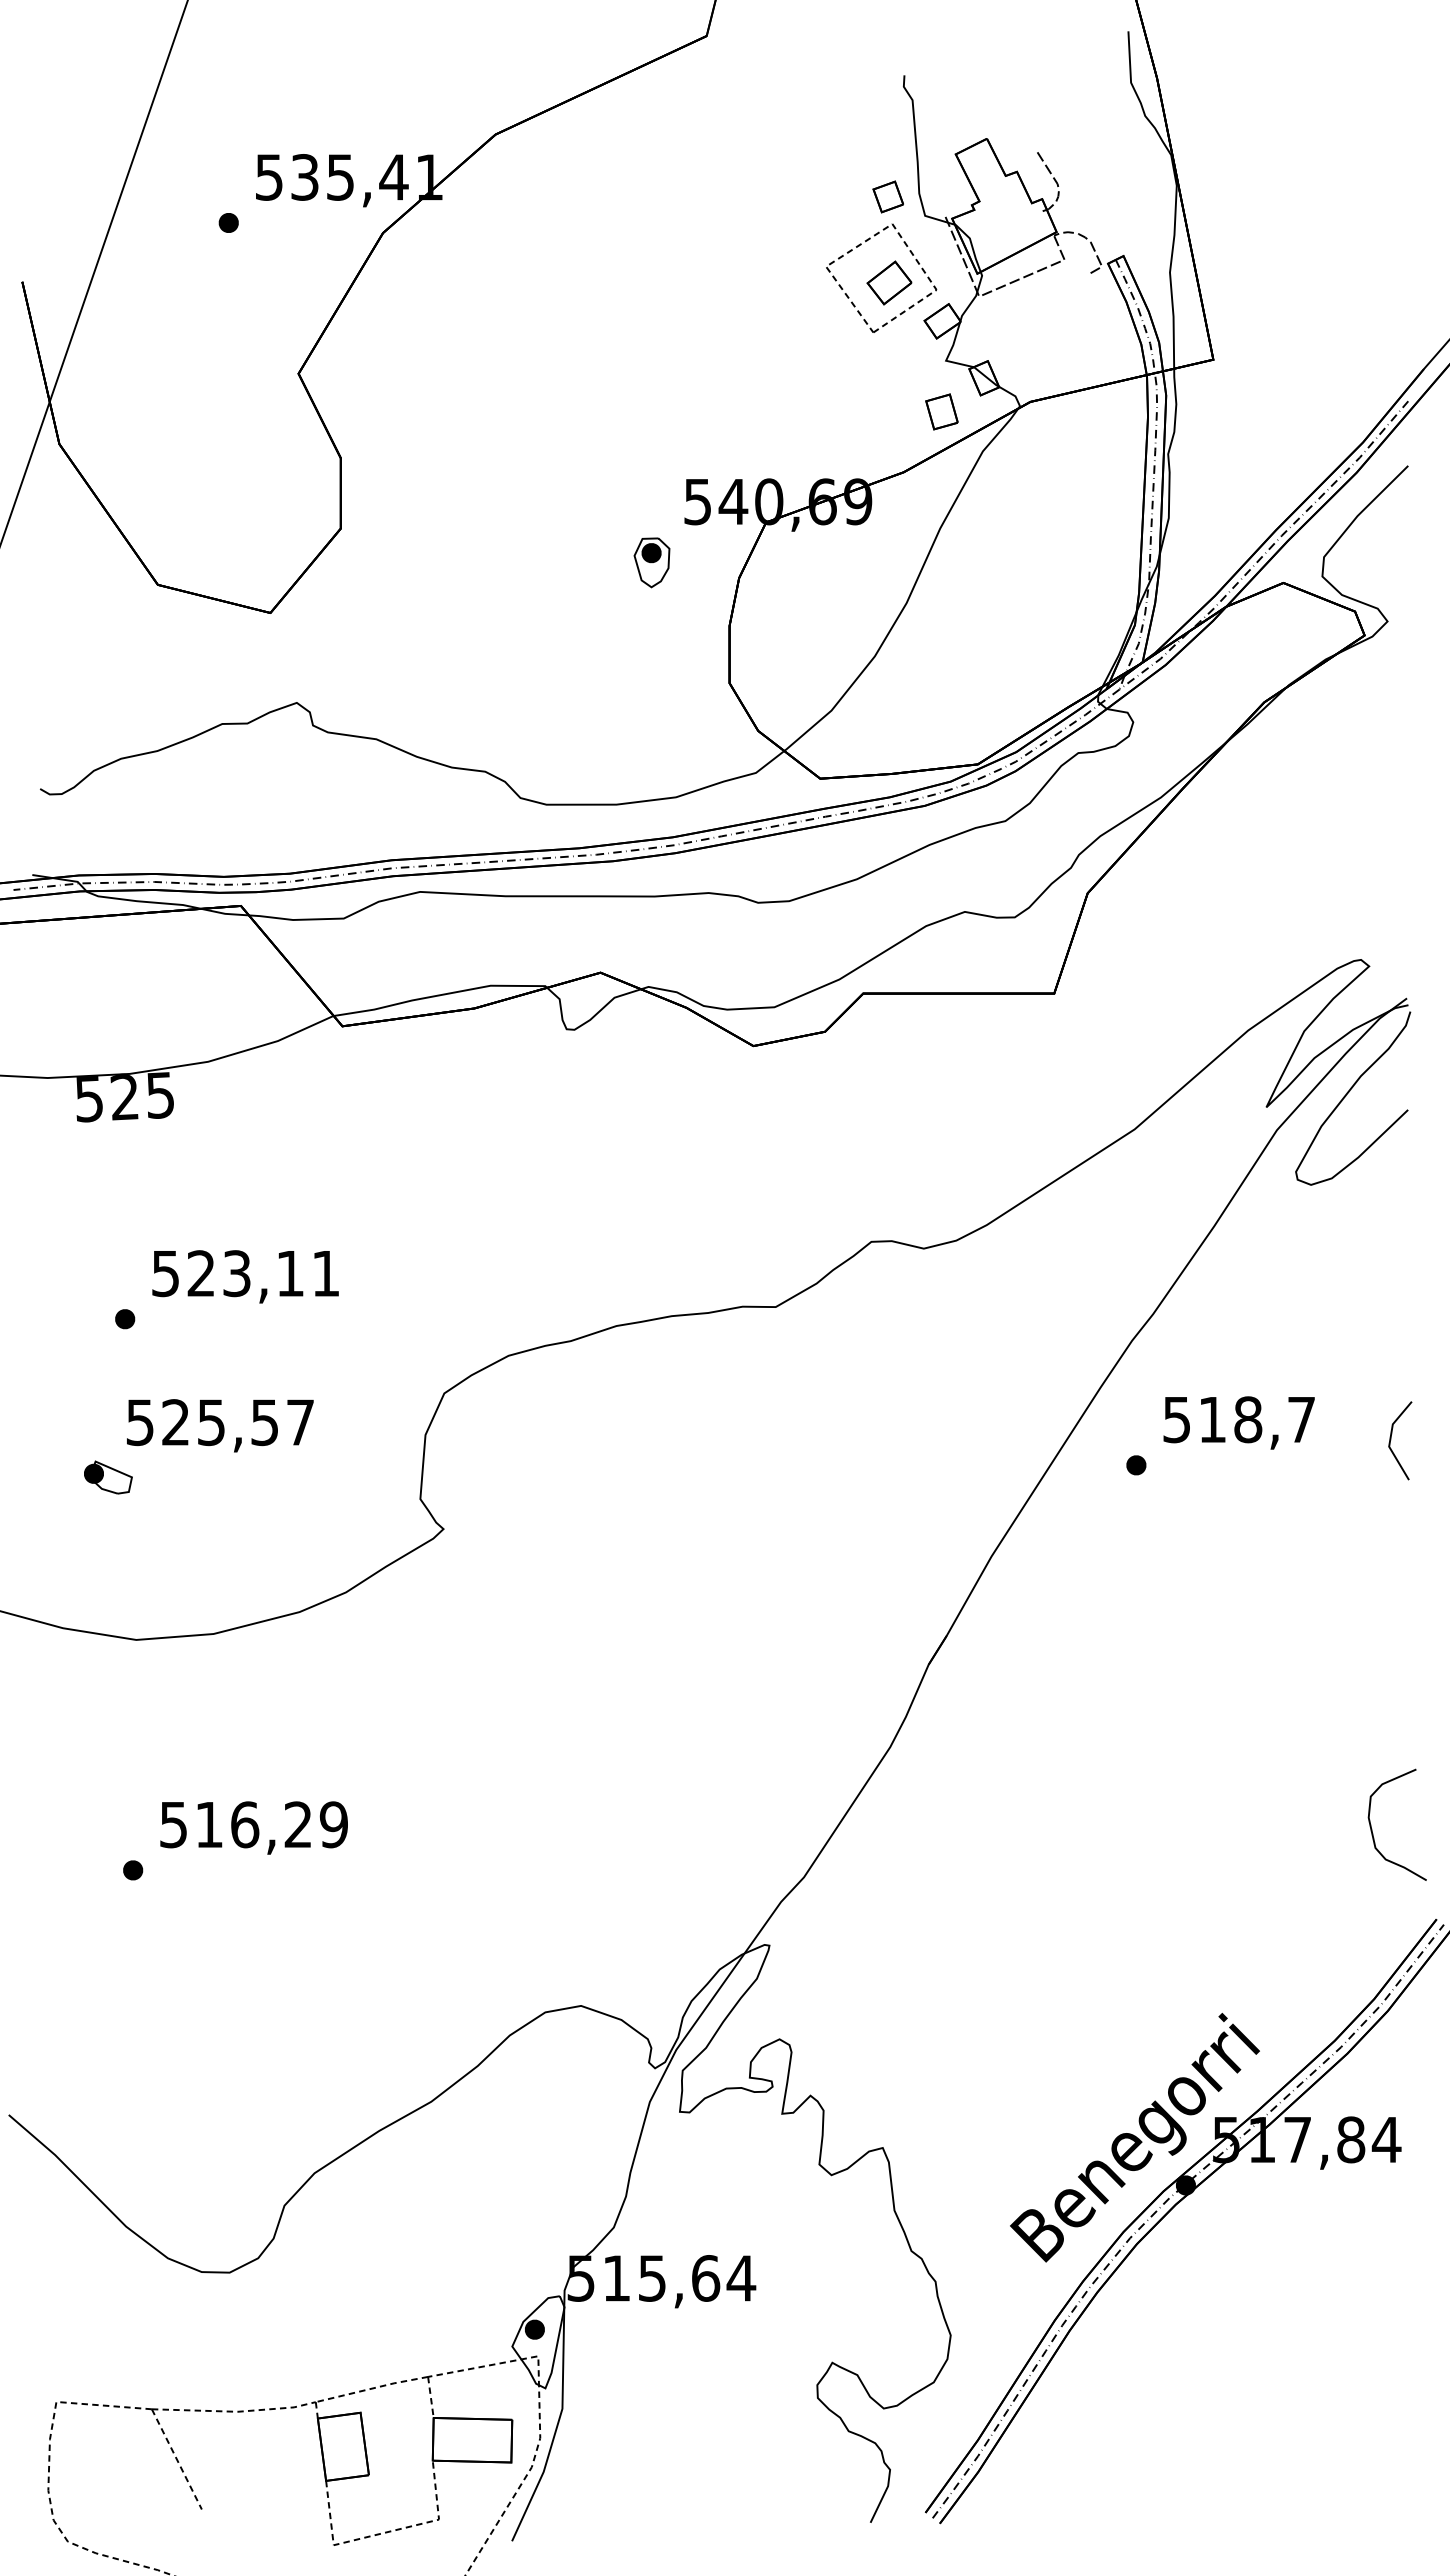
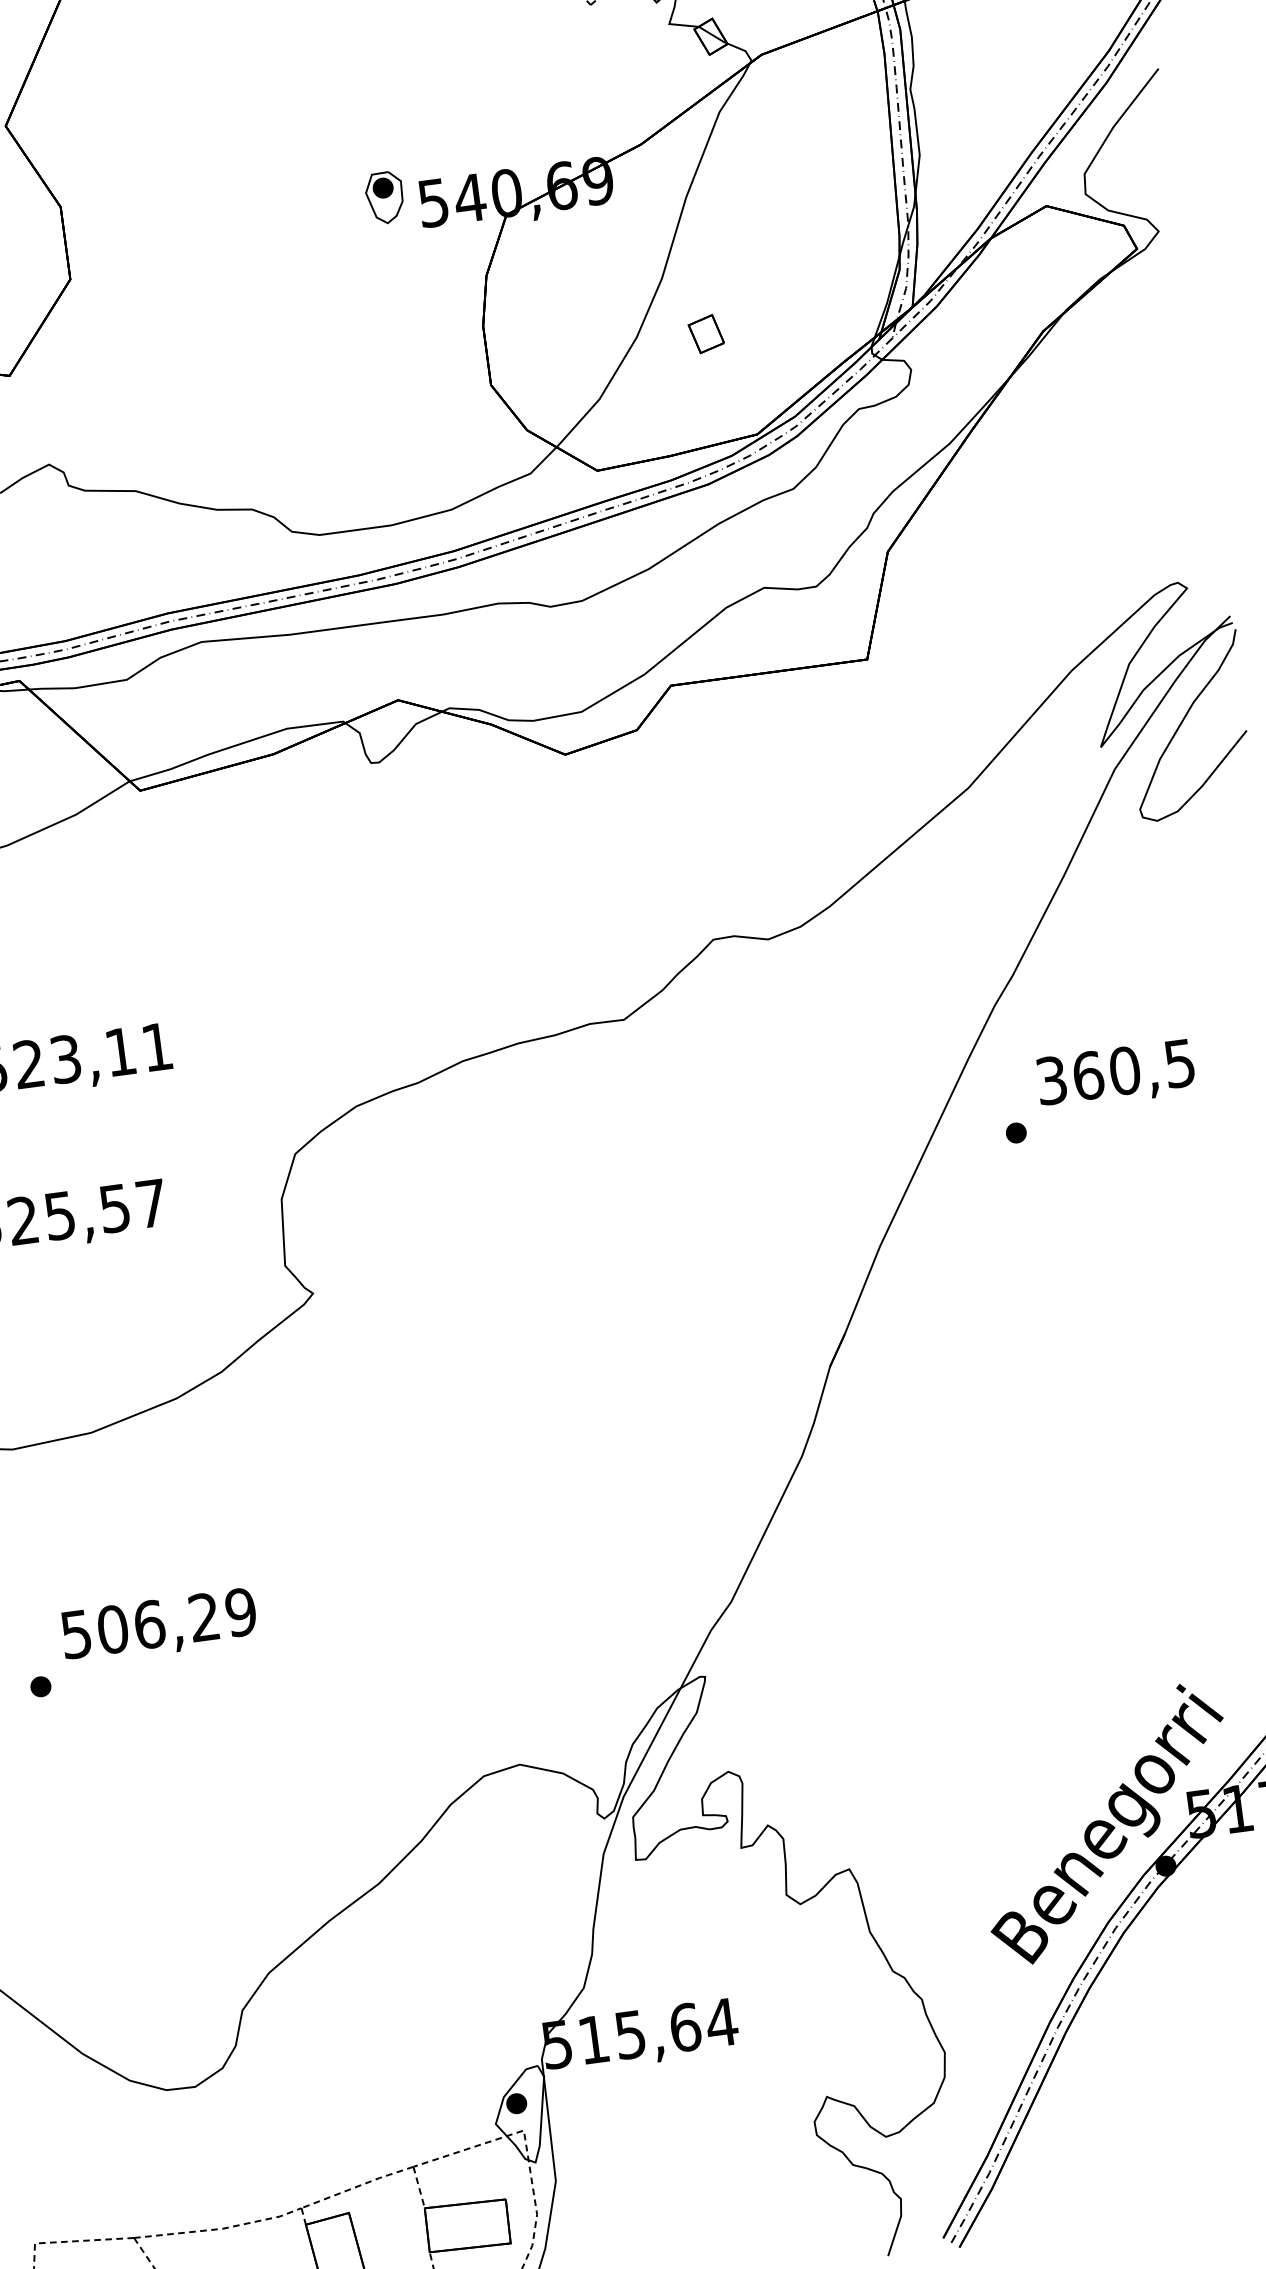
part: (941, 411) -> (705, 333), moved
part: (651, 562) -> (384, 197), moved
text: (1238, 1419) -> (1114, 1071), 518,7 -> 360,5
text: (209, 1824) -> (113, 1629), 516,29 -> 506,29

